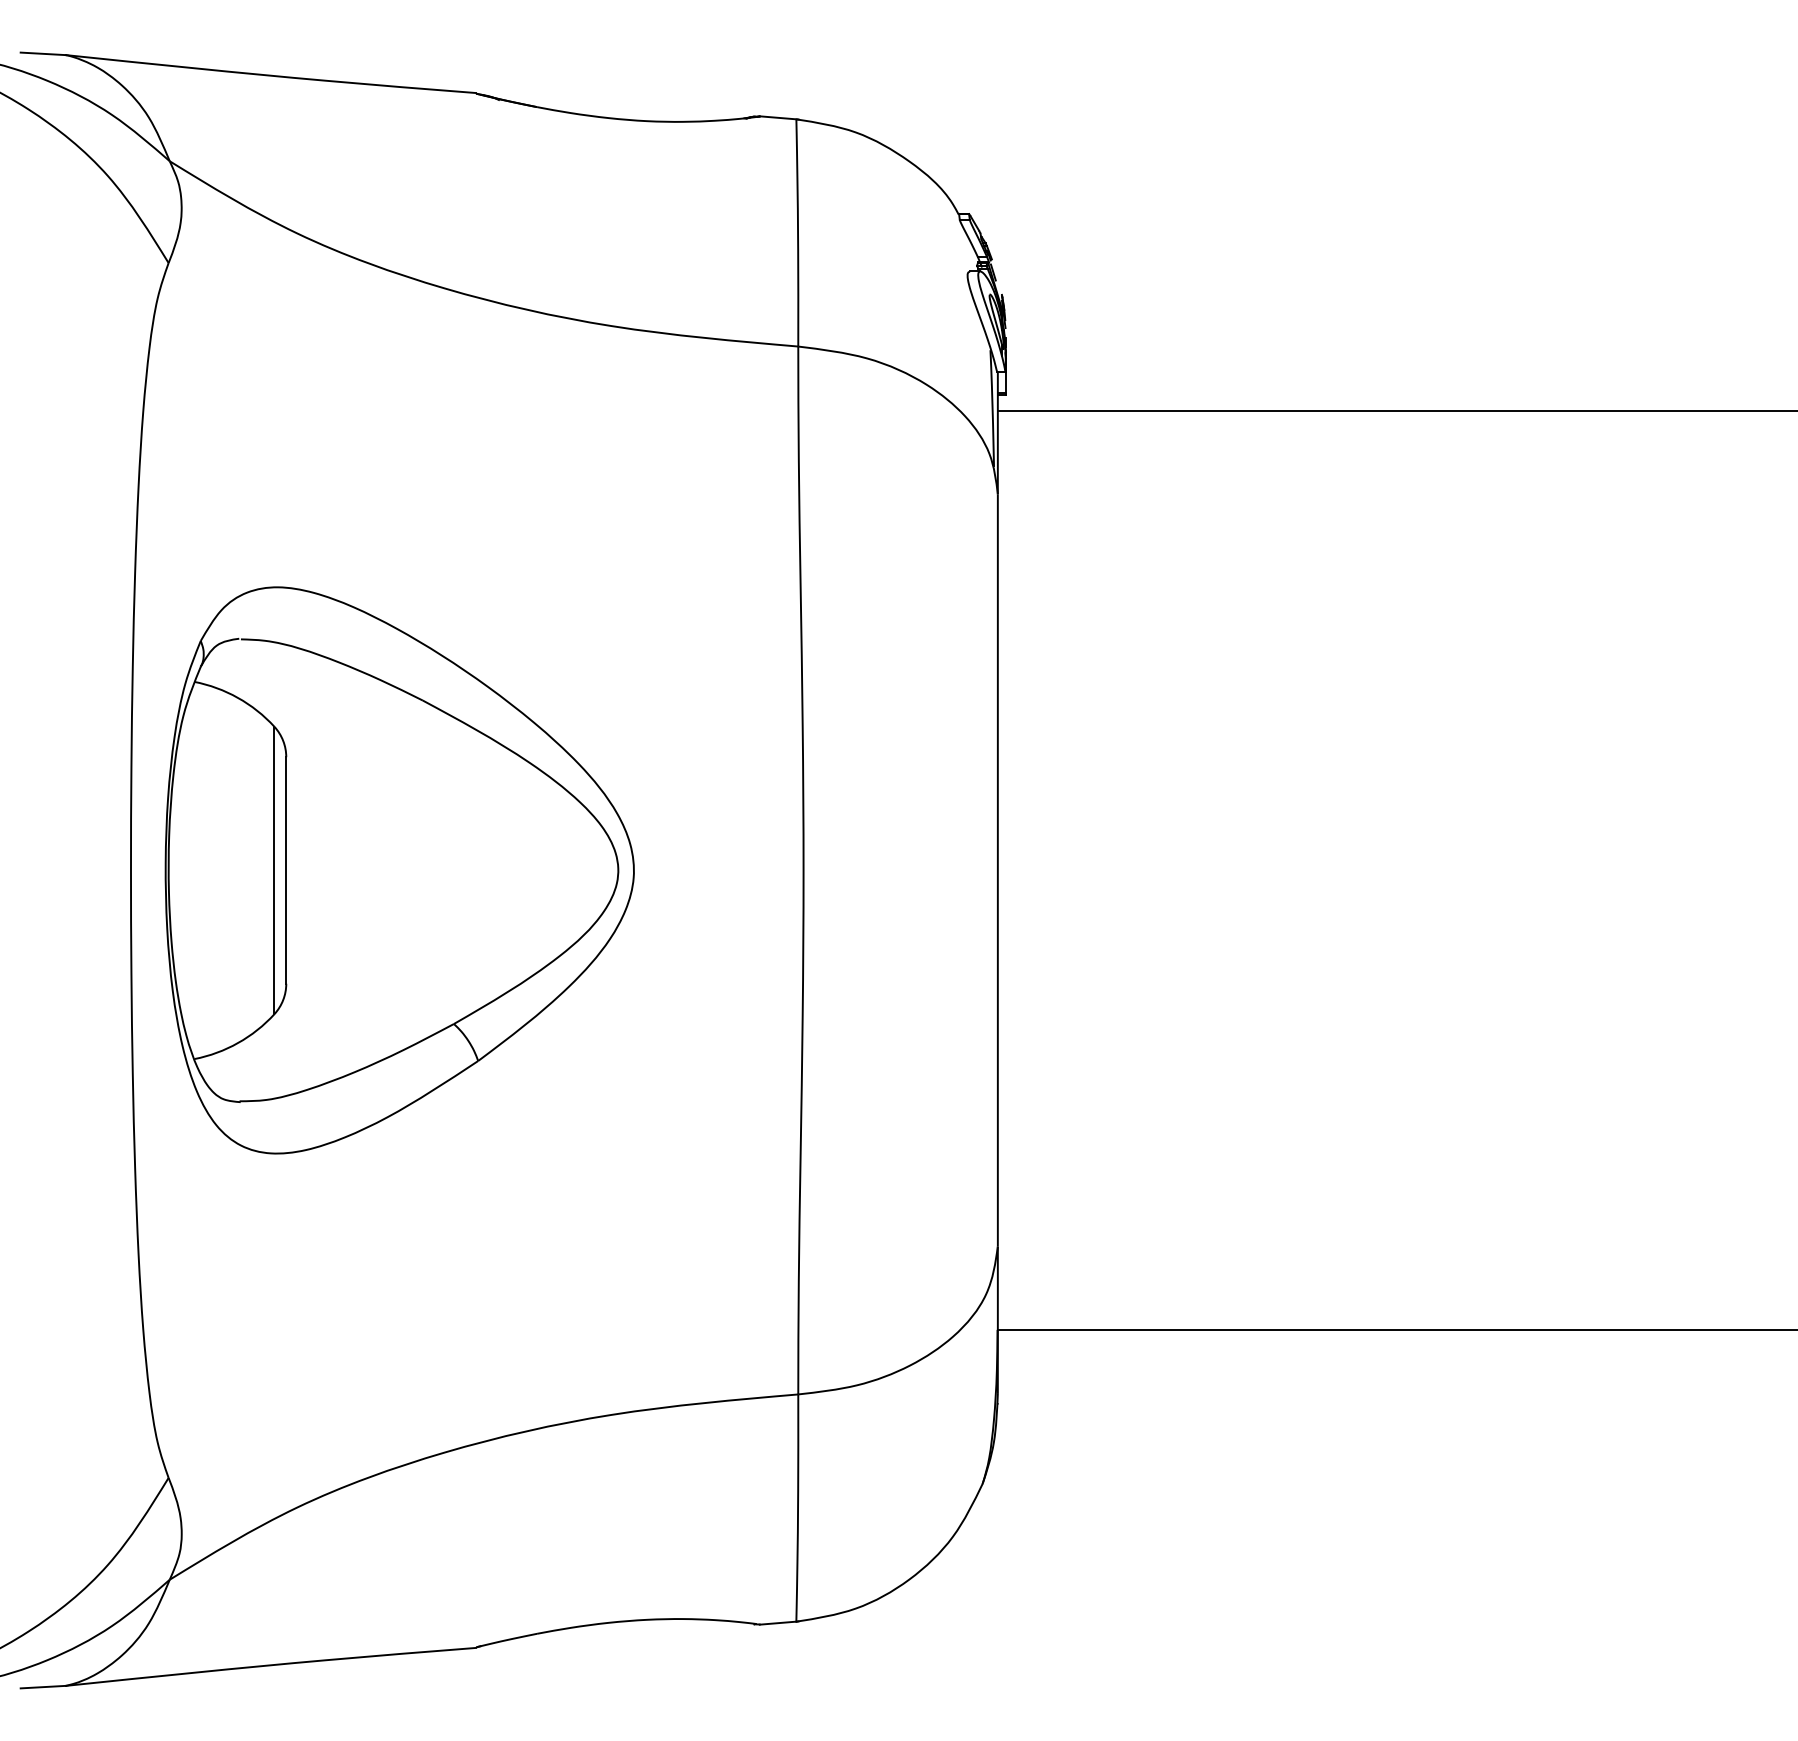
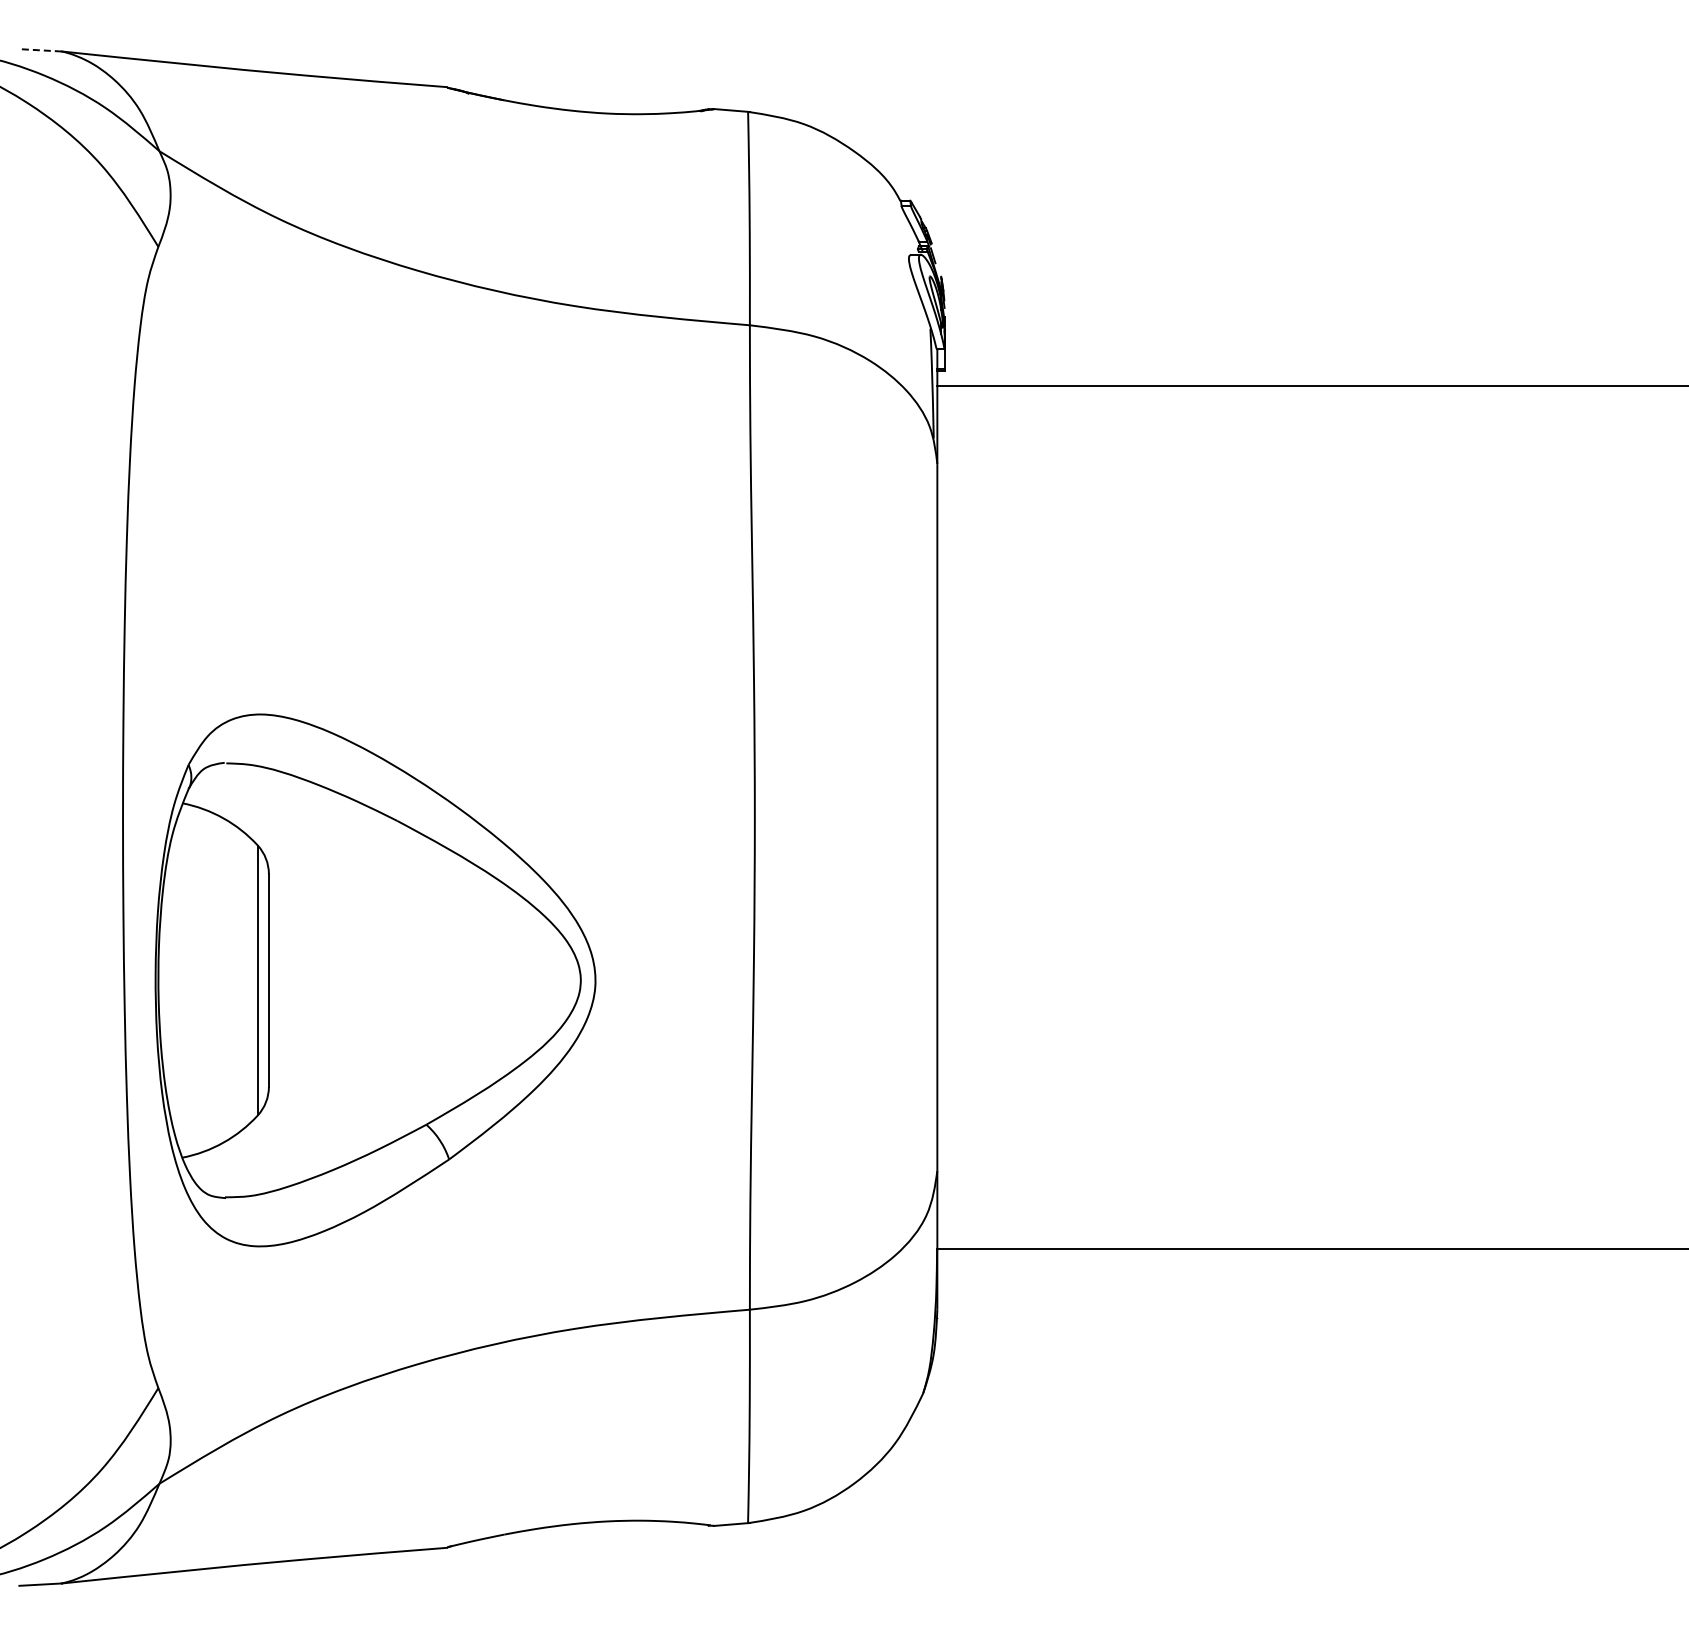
line: (43, 54) -> (40, 50), solid -> dashed
part: (399, 870) -> (375, 980), moved

